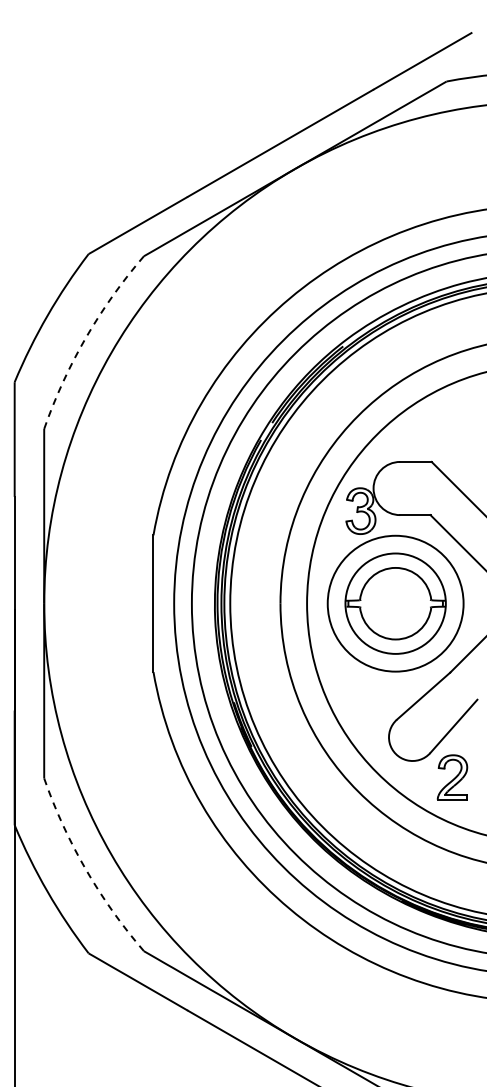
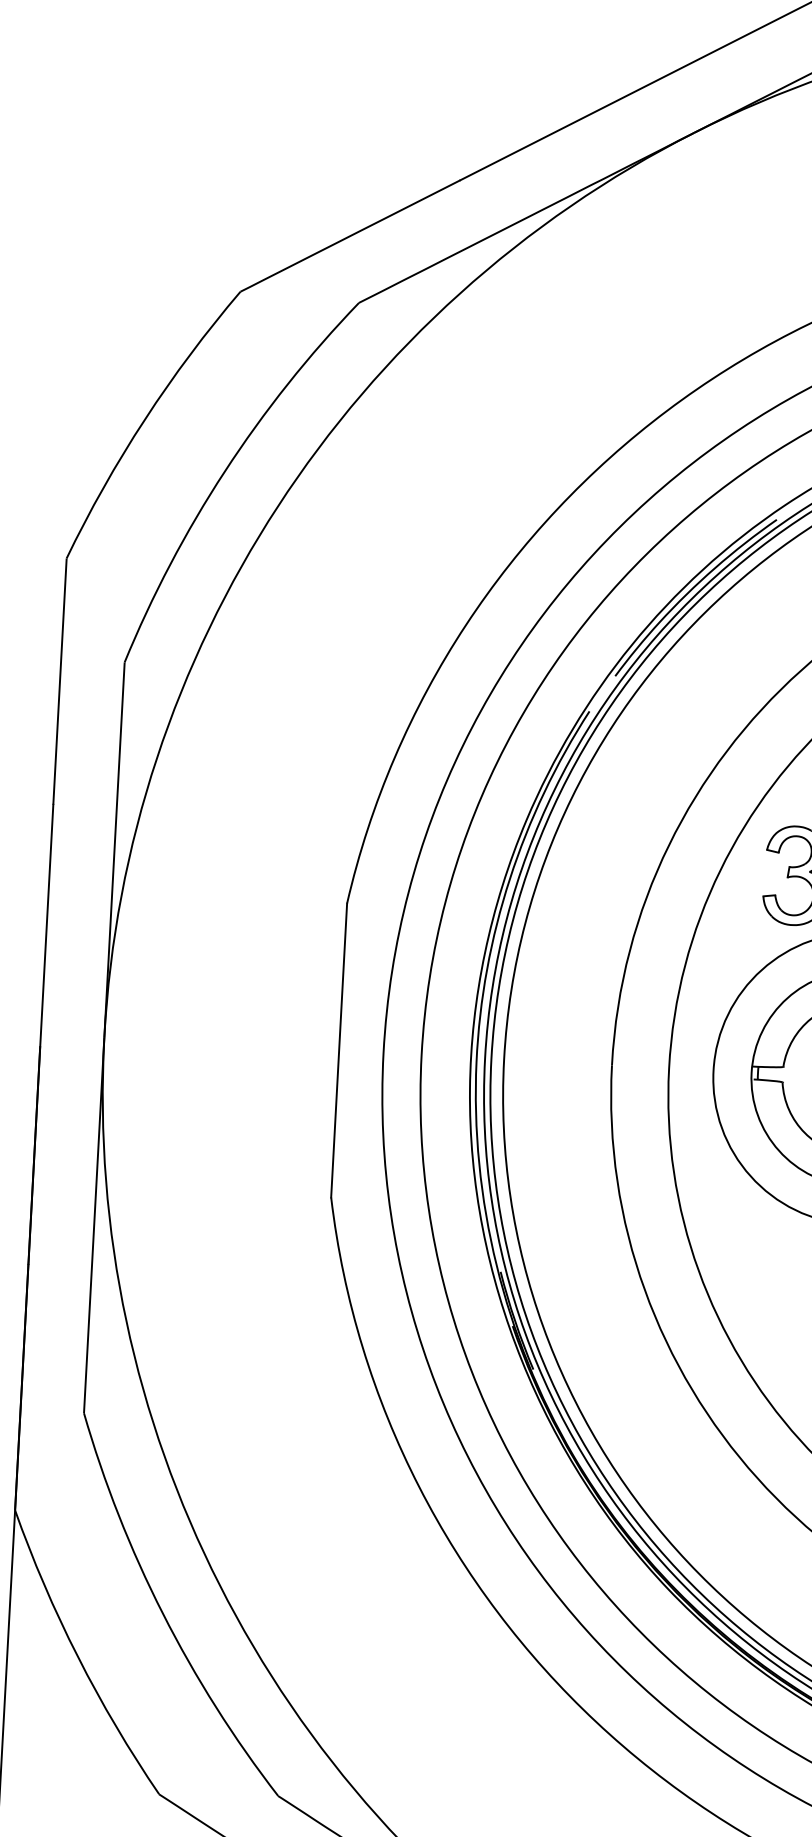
arc: (85, 337) -> (224, 470), dashed -> solid
arc: (85, 869) -> (162, 1613), dashed -> solid

